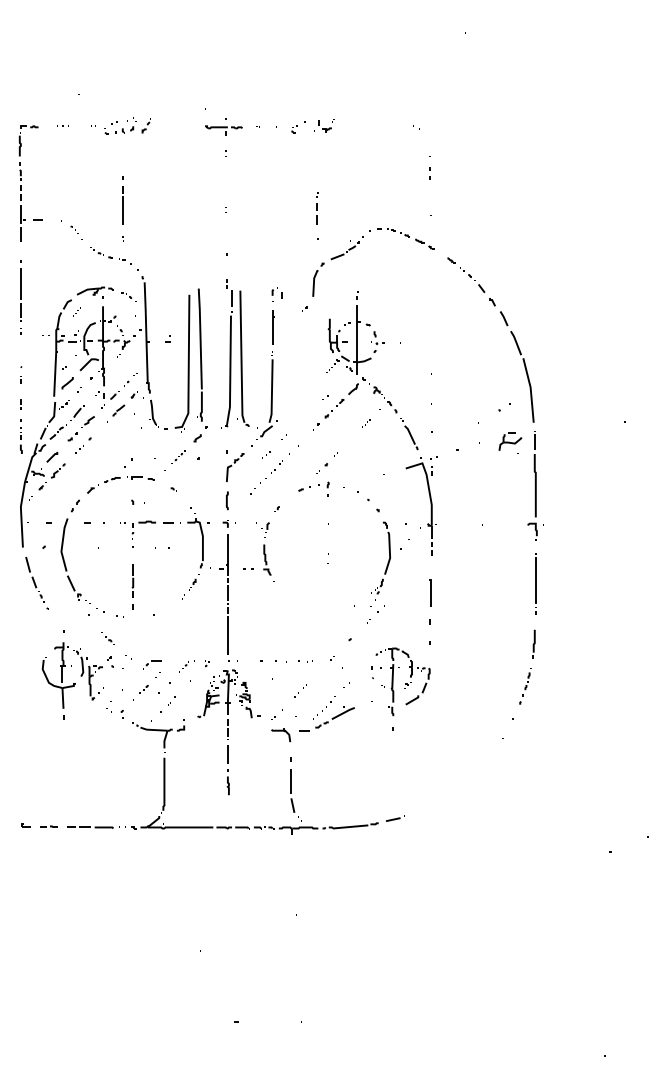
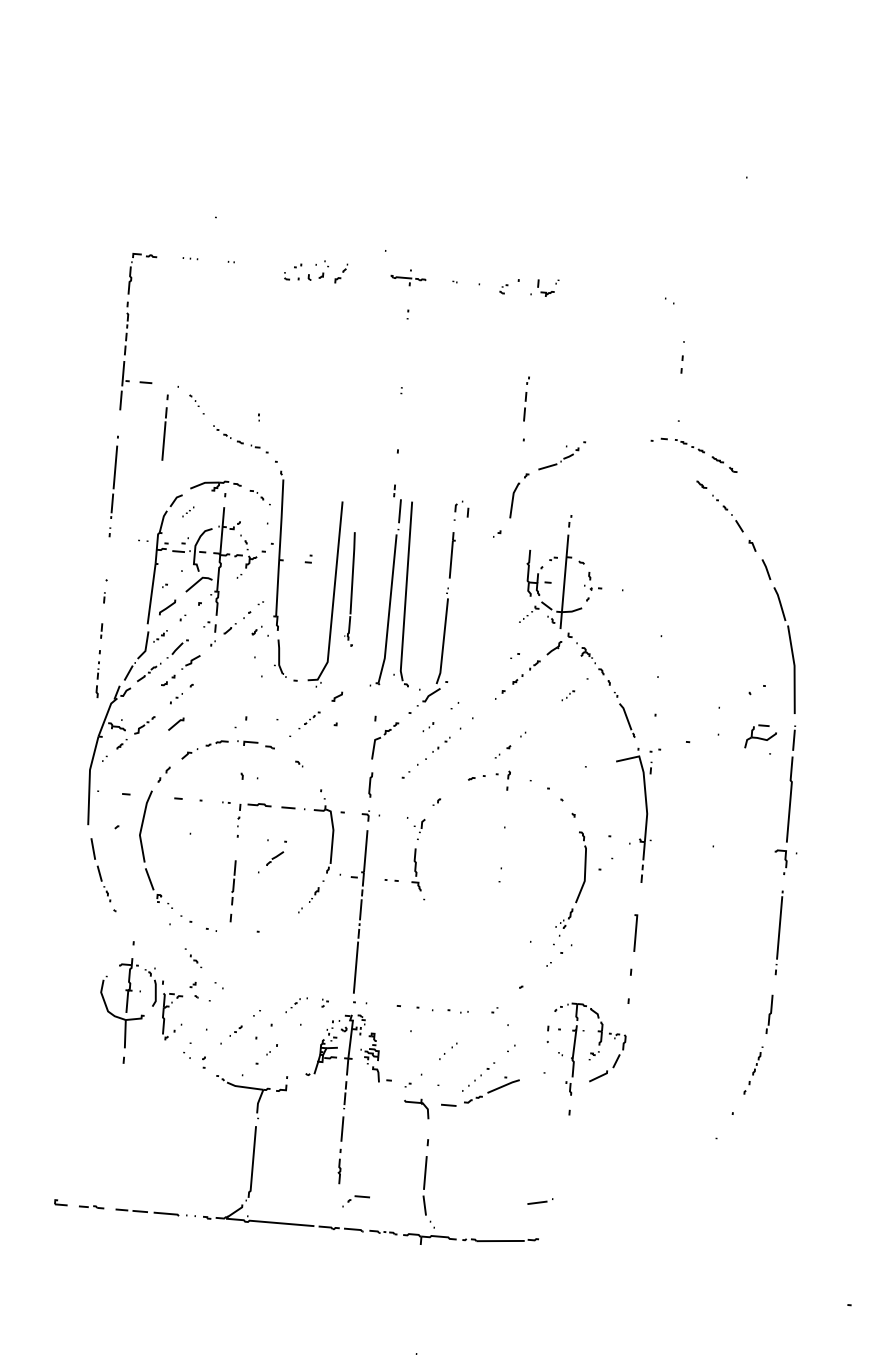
part: (127, 125) -> (315, 270), moved
part: (223, 126) -> (407, 277), size x0.7
line: (122, 200) -> (164, 427), moved
part: (401, 238) -> (693, 454), moved
part: (202, 358) -> (353, 589), size x0.6
part: (116, 413) -> (271, 862), moved
line: (52, 457) -> (176, 724), moved
part: (152, 664) -> (356, 1201), moved
part: (395, 818) -> (540, 1201), moved

